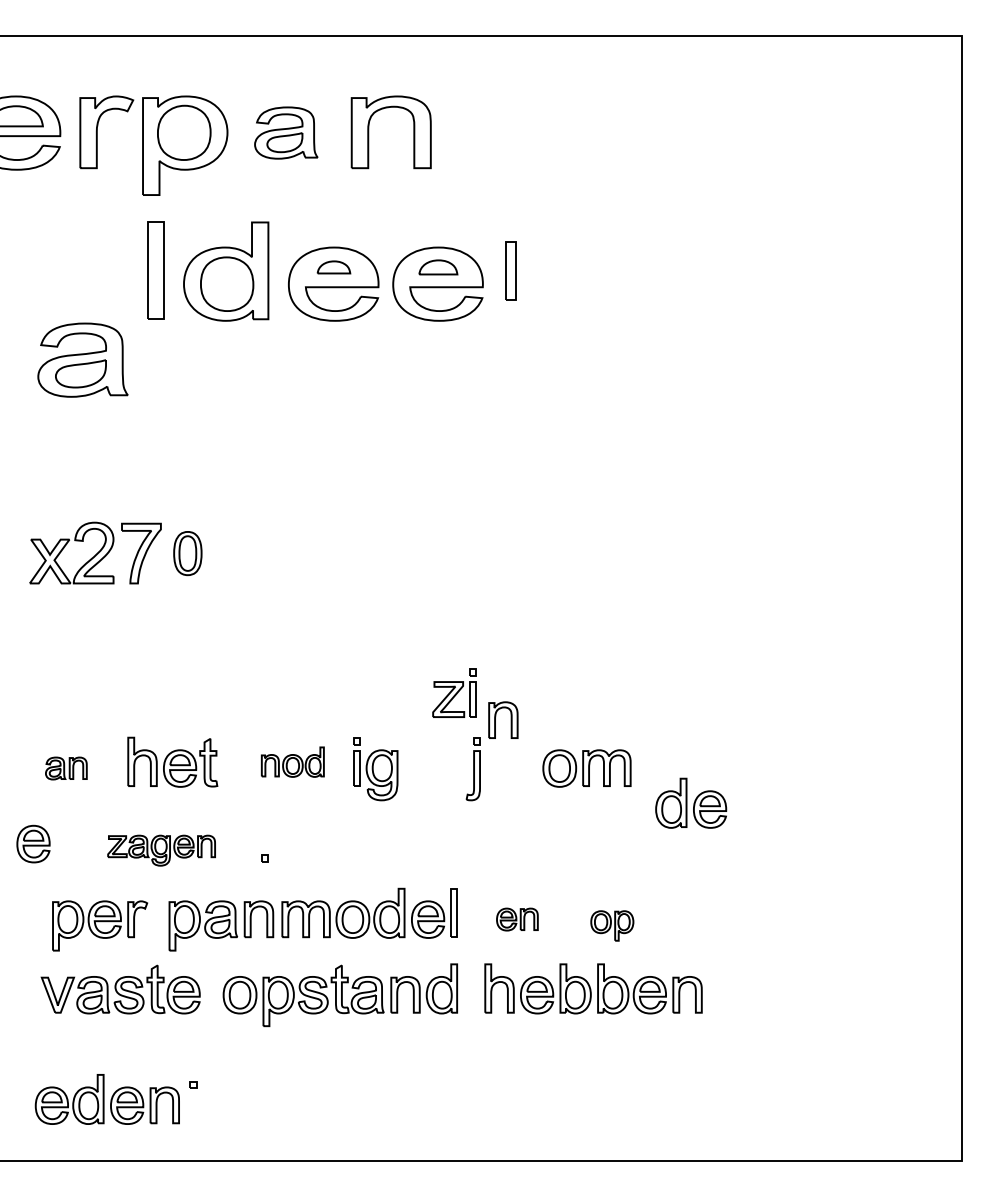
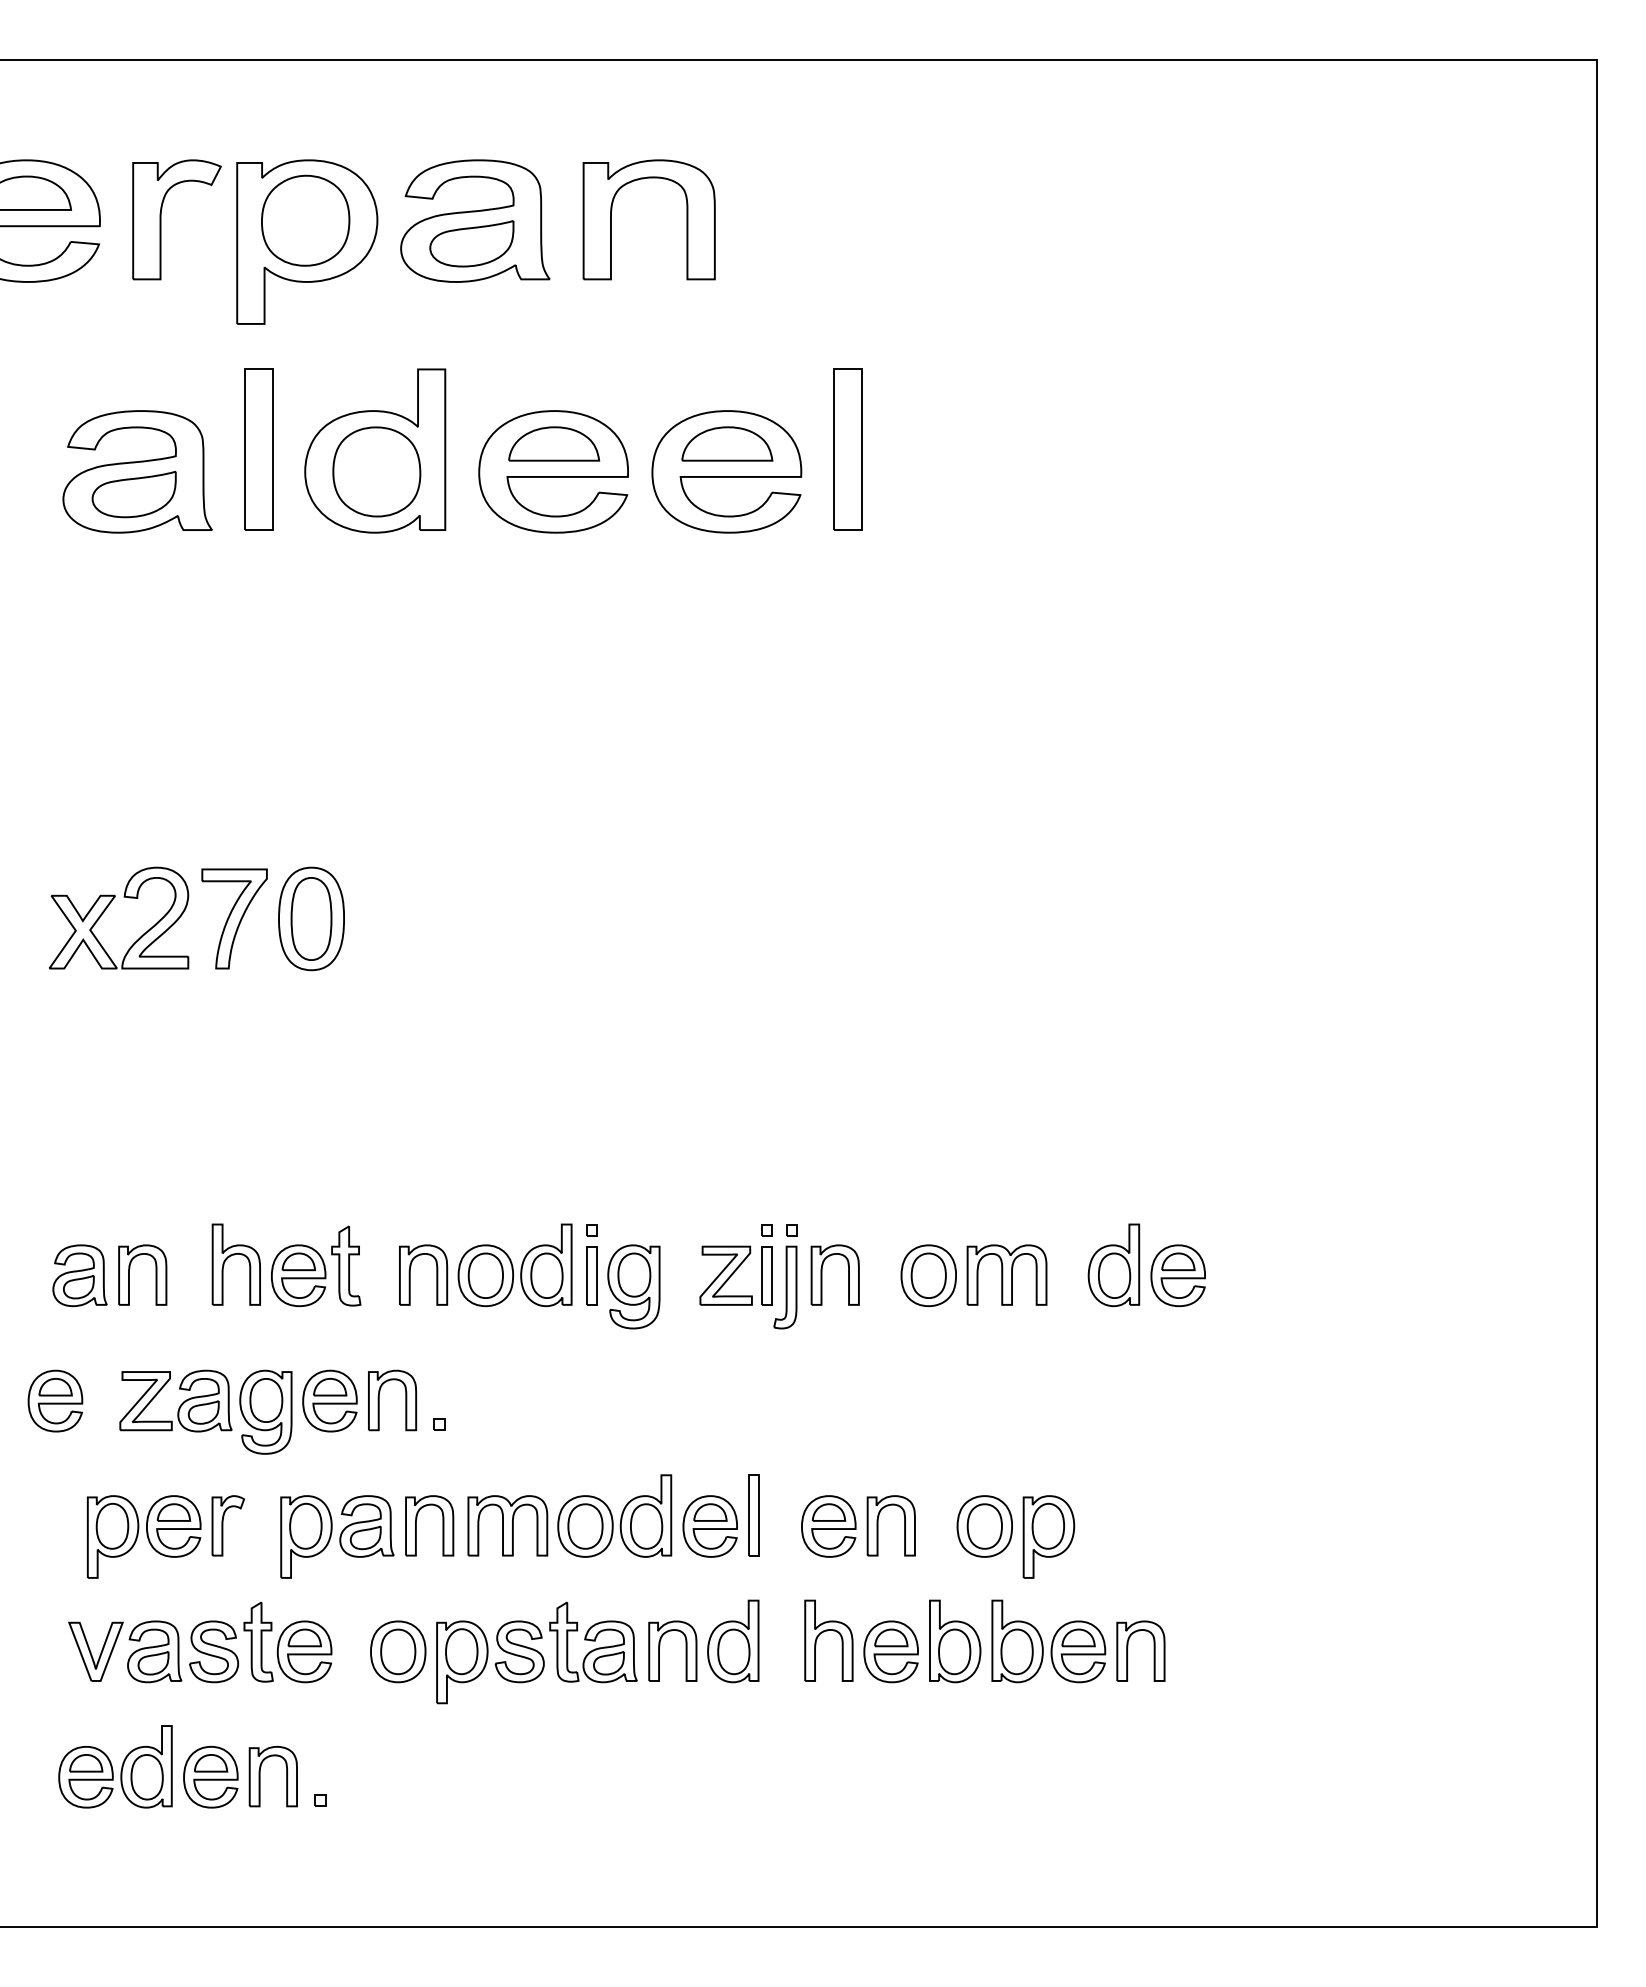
part: (285, 132) -> (473, 220), size x1.43
part: (333, 267) -> (553, 444), size x1.67
part: (438, 267) -> (727, 444), size x1.43
part: (510, 270) -> (847, 449), size x1.67
part: (82, 359) -> (136, 470), moved
part: (187, 553) -> (311, 918), size x1.43
part: (454, 692) -> (735, 1264), moved
part: (510, 719) -> (847, 1273), moved
part: (292, 761) -> (485, 1264), size x1.67
part: (66, 768) -> (110, 1275), size x1.67
part: (691, 802) -> (1147, 1264), moved
part: (161, 850) -> (267, 1411), size x1.67
part: (517, 919) -> (858, 1526), size x1.67
part: (612, 925) -> (1016, 1536), size x1.67
part: (106, 1099) -> (176, 1766), moved

